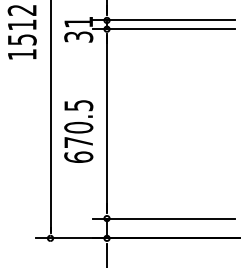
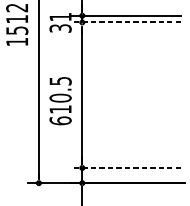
line: (163, 29) -> (125, 22), solid -> dashed
text: (78, 142) -> (60, 109), 670.5 -> 610.5
line: (163, 218) -> (125, 167), solid -> dashed

